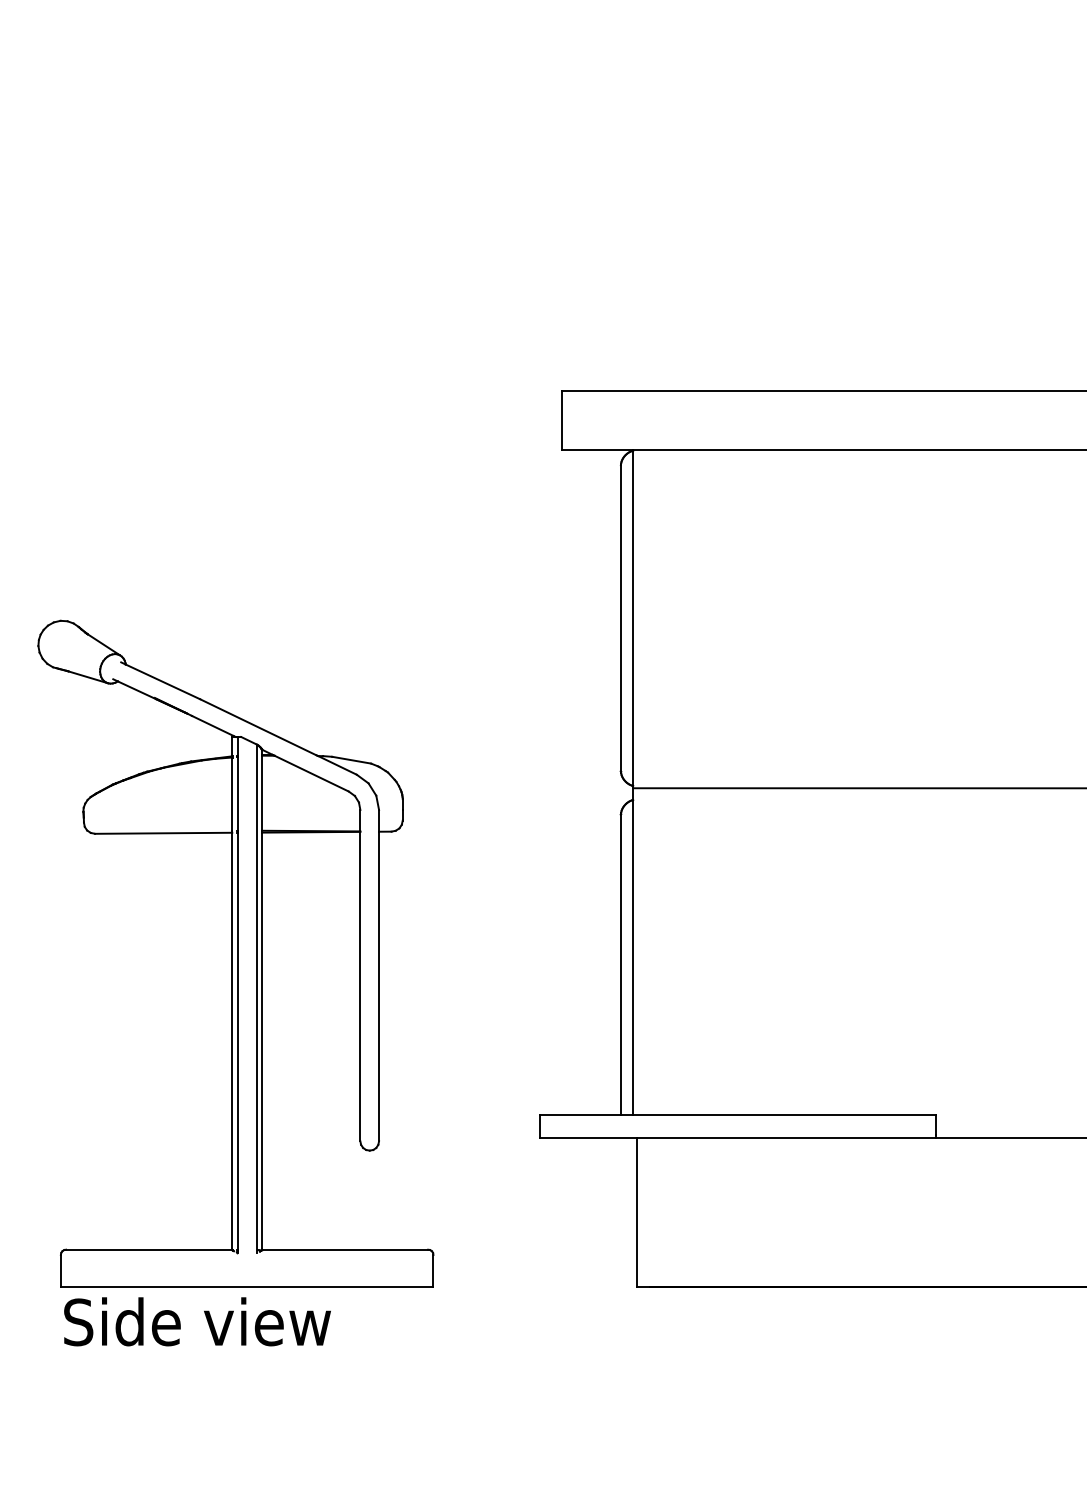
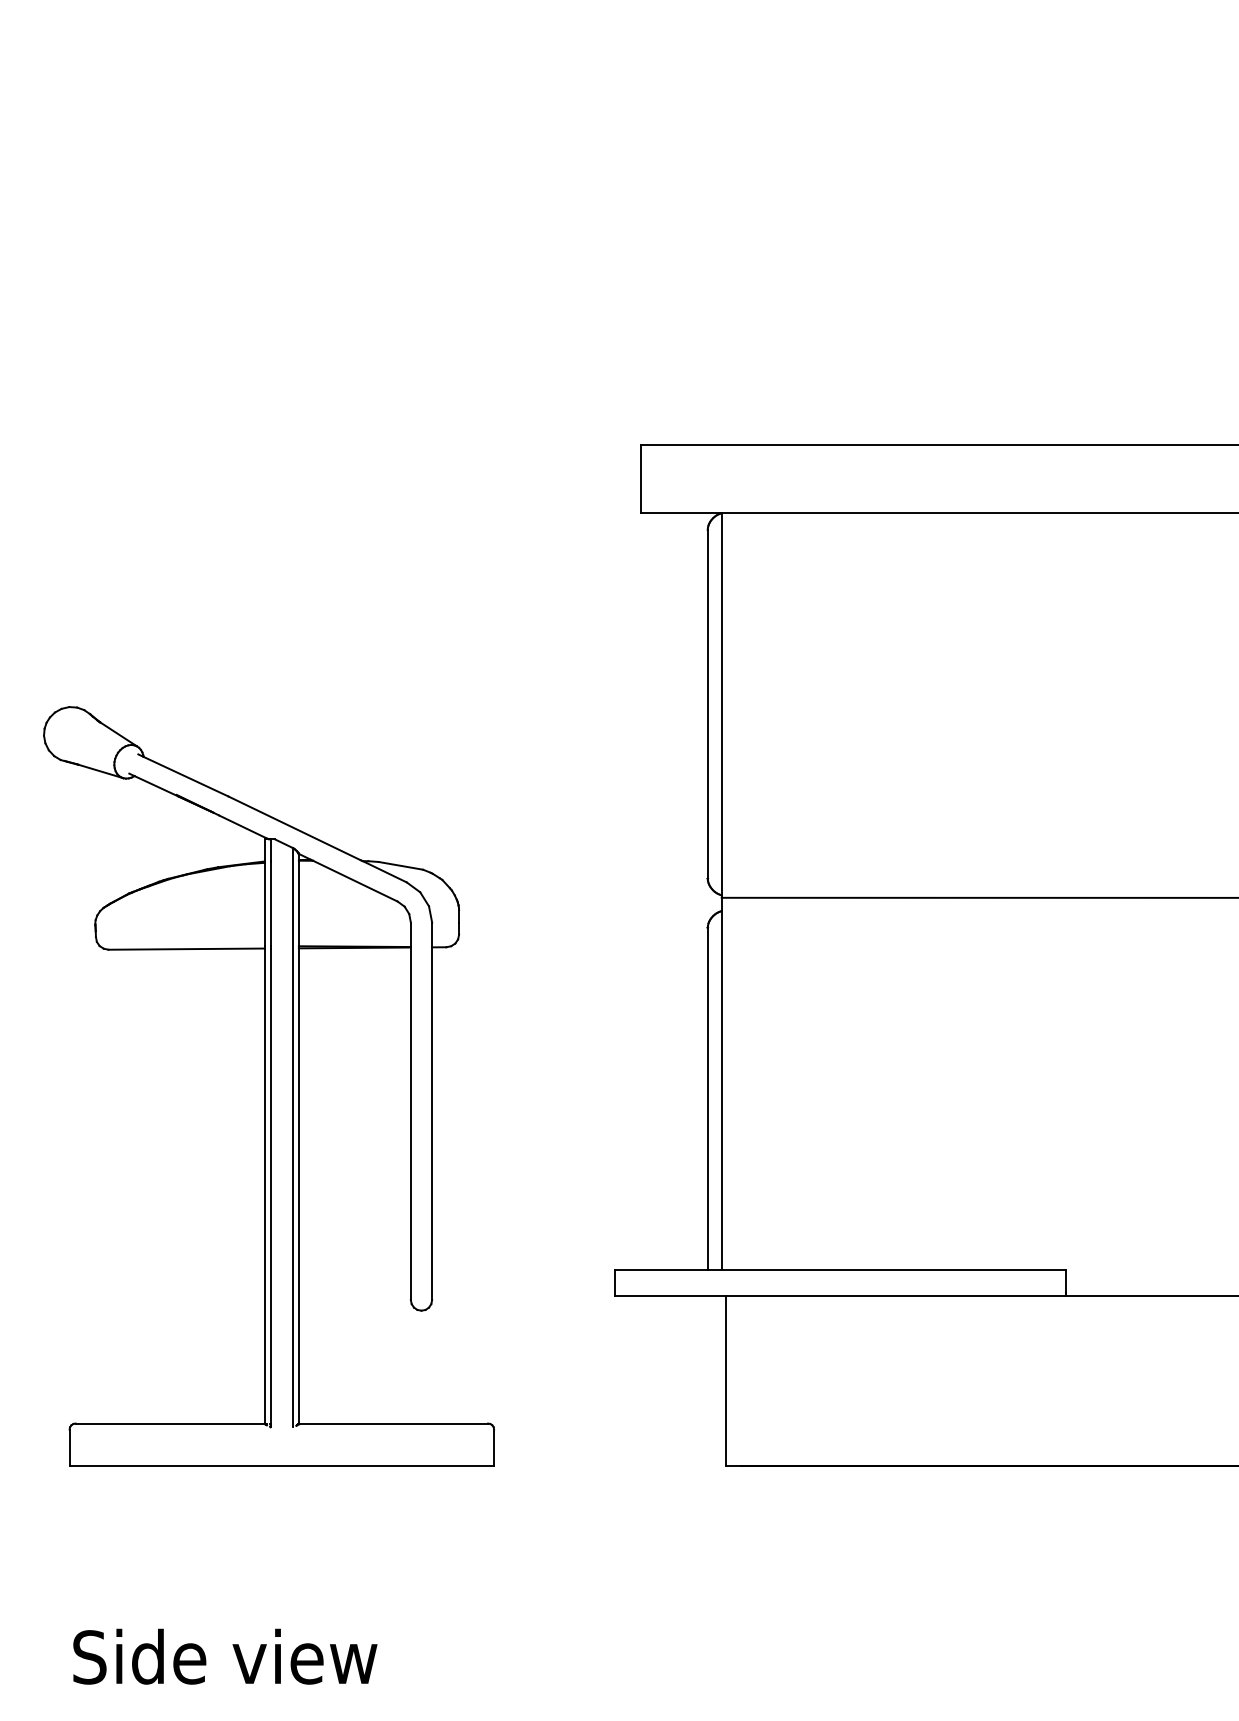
text: (197, 1321) -> (225, 1656), moved

